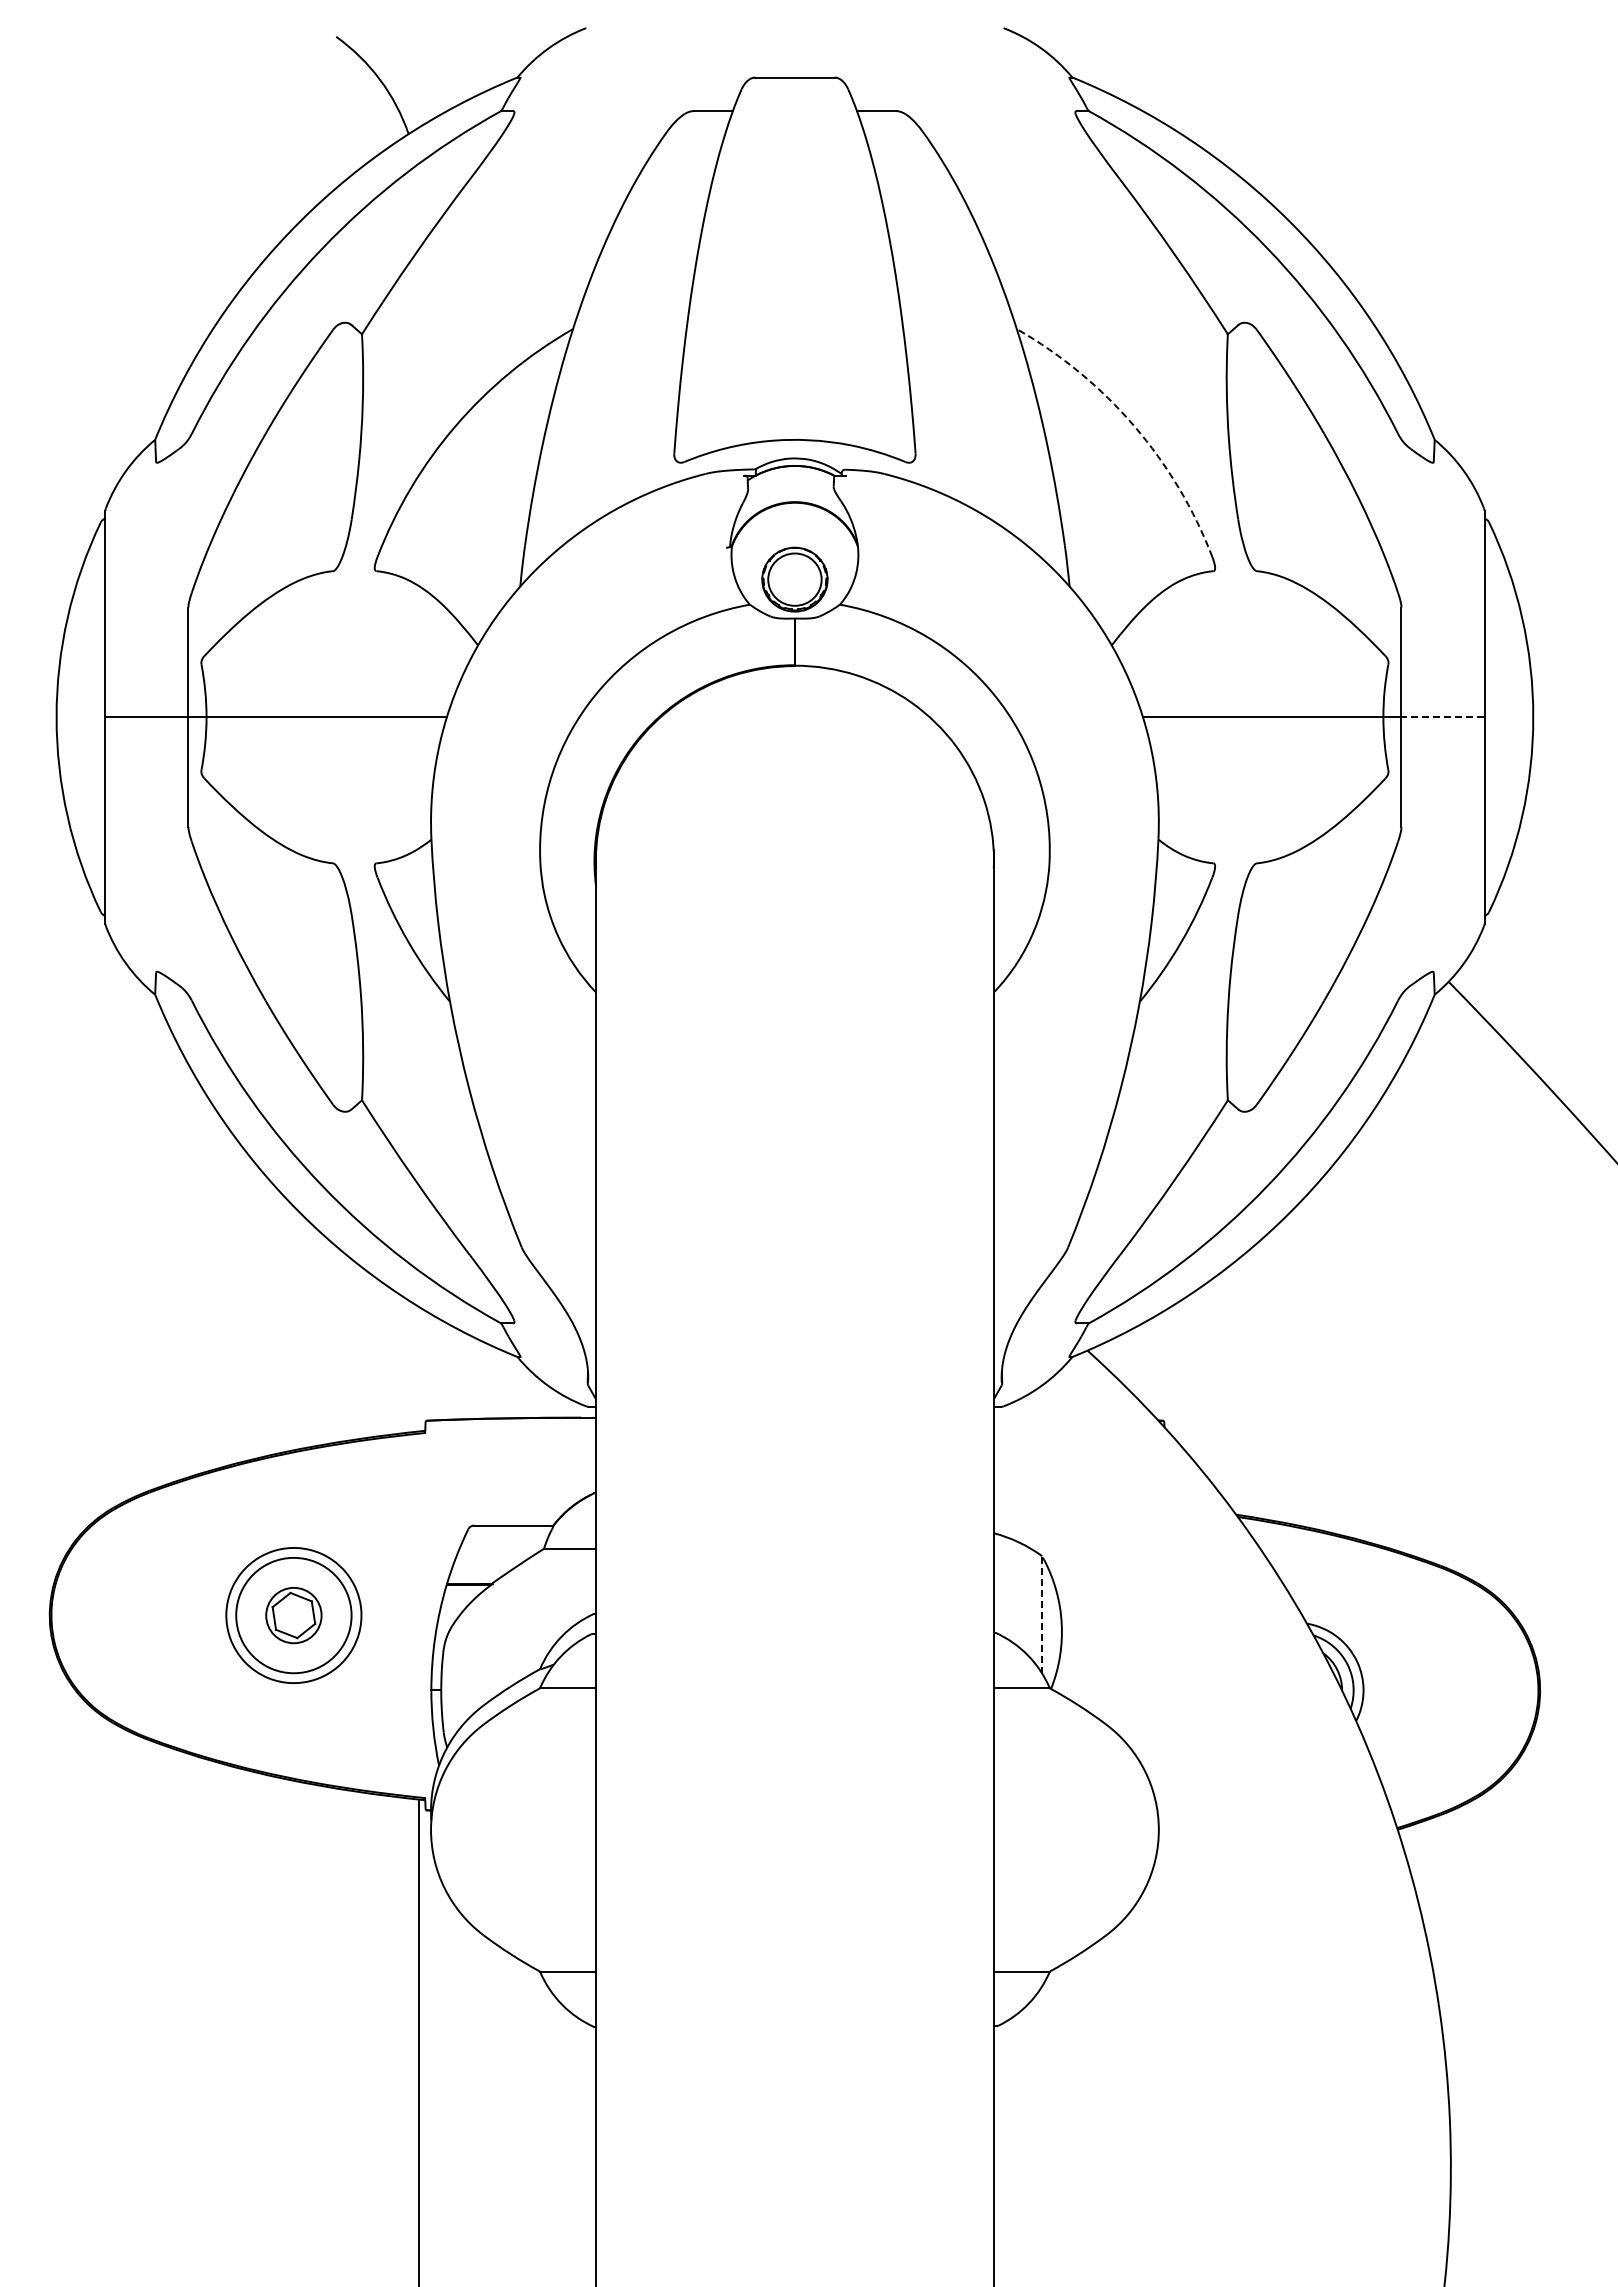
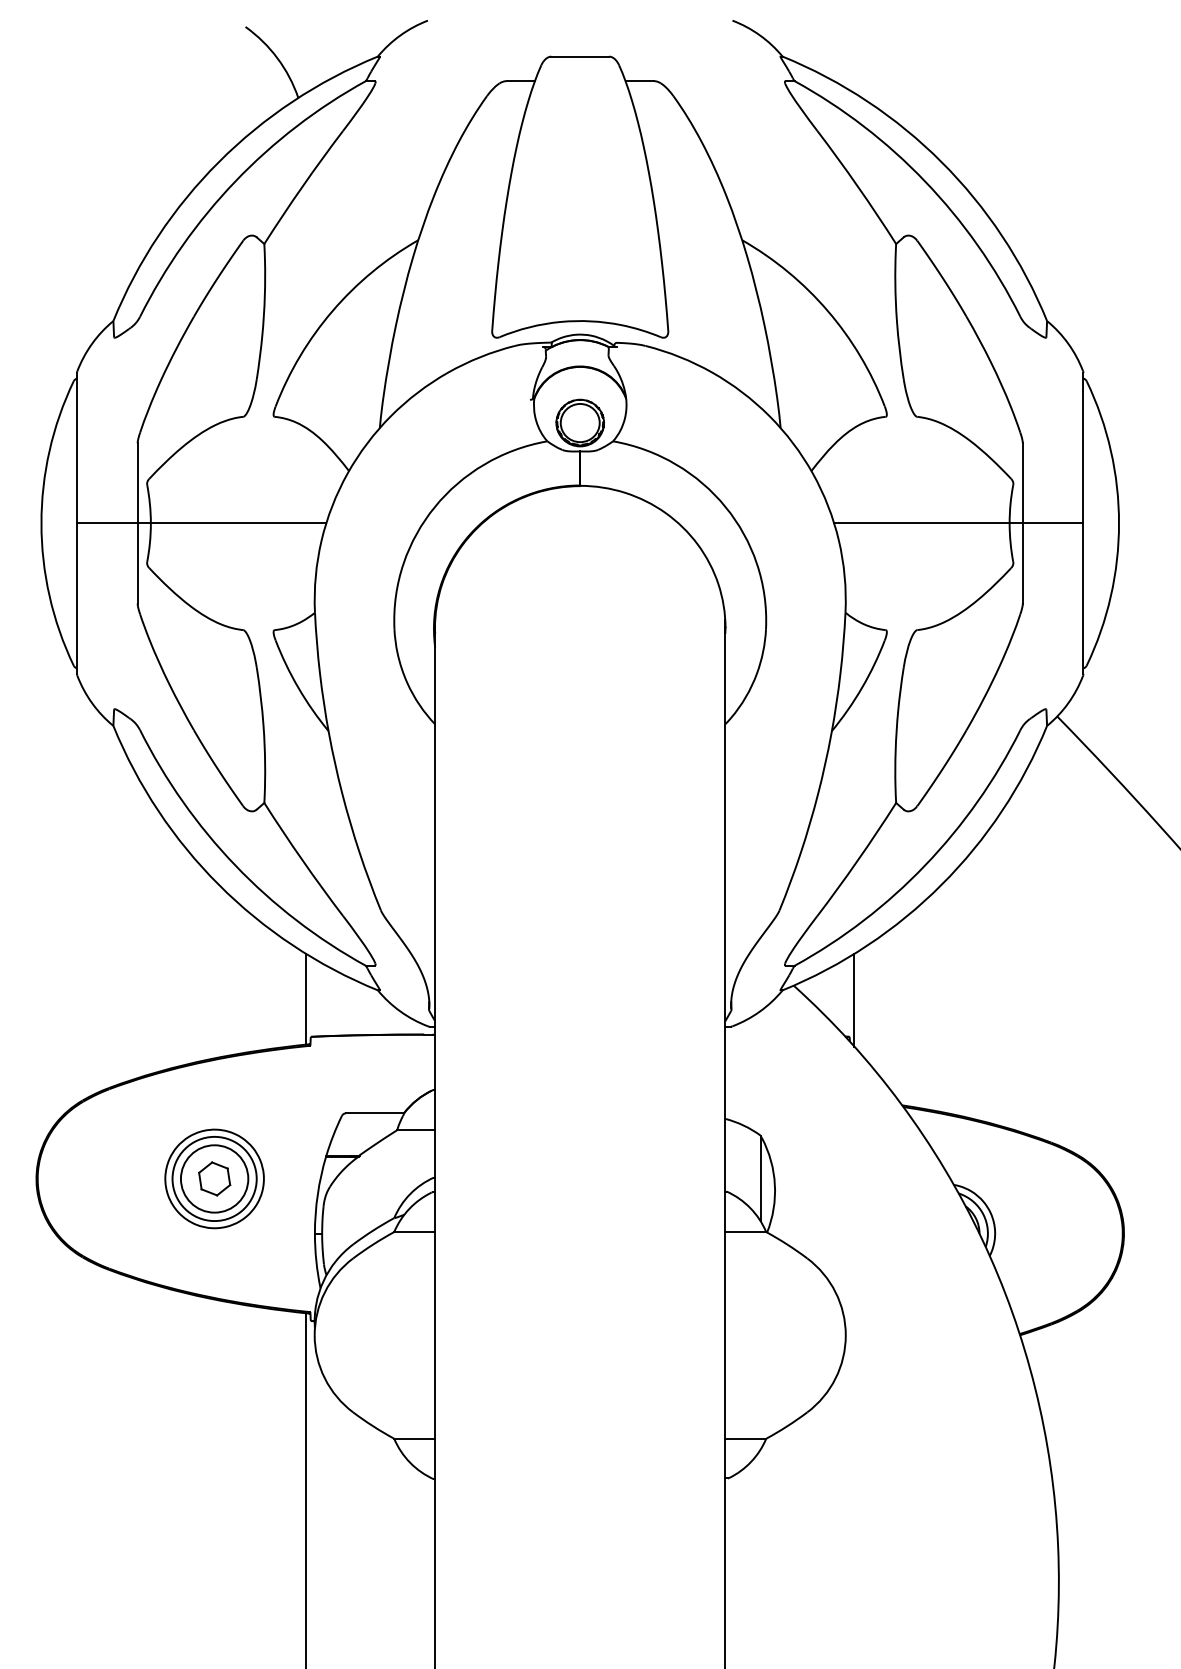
arc: (1134, 426) -> (828, 311), dashed -> solid
line: (1442, 717) -> (1052, 523), dashed -> solid
line: (419, 1369) -> (306, 999), added
line: (1170, 1370) -> (854, 1000), added
line: (1042, 1614) -> (760, 1178), dashed -> solid
circle: (293, 1615) -> (214, 1178), size x1.67

